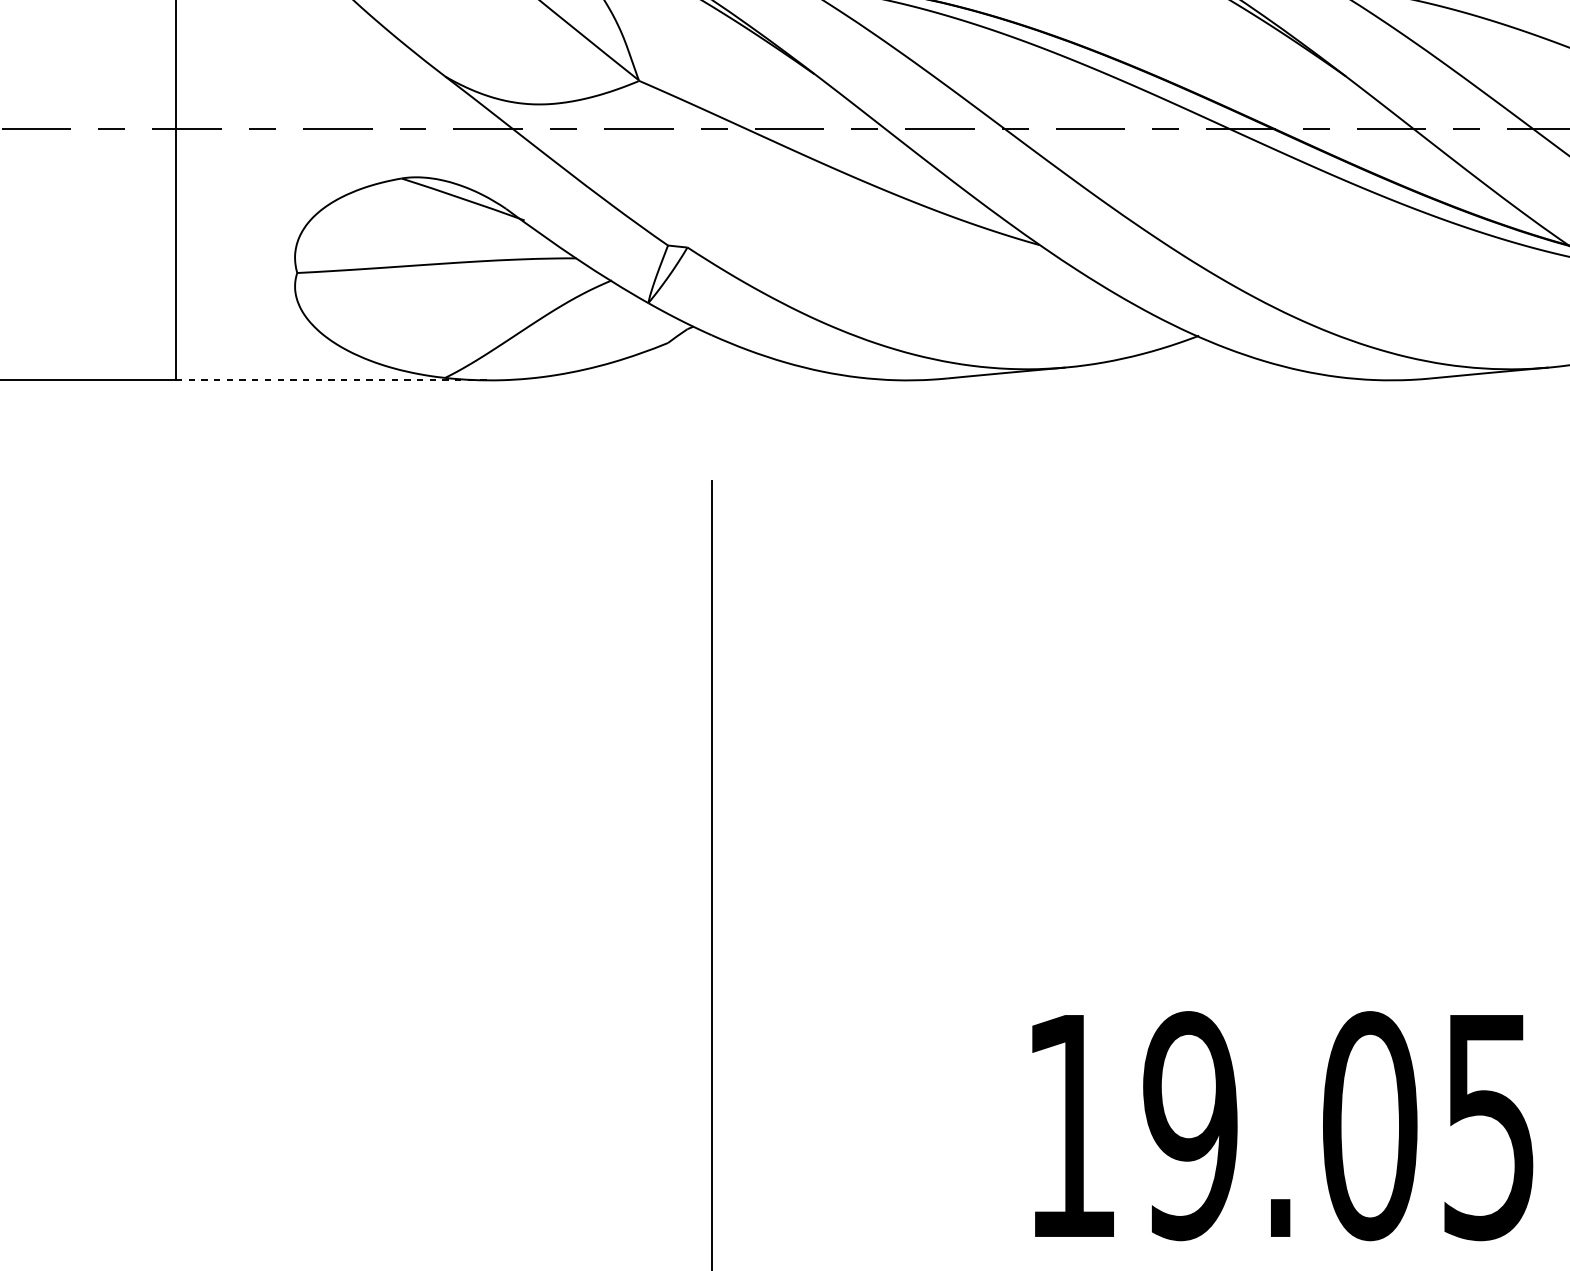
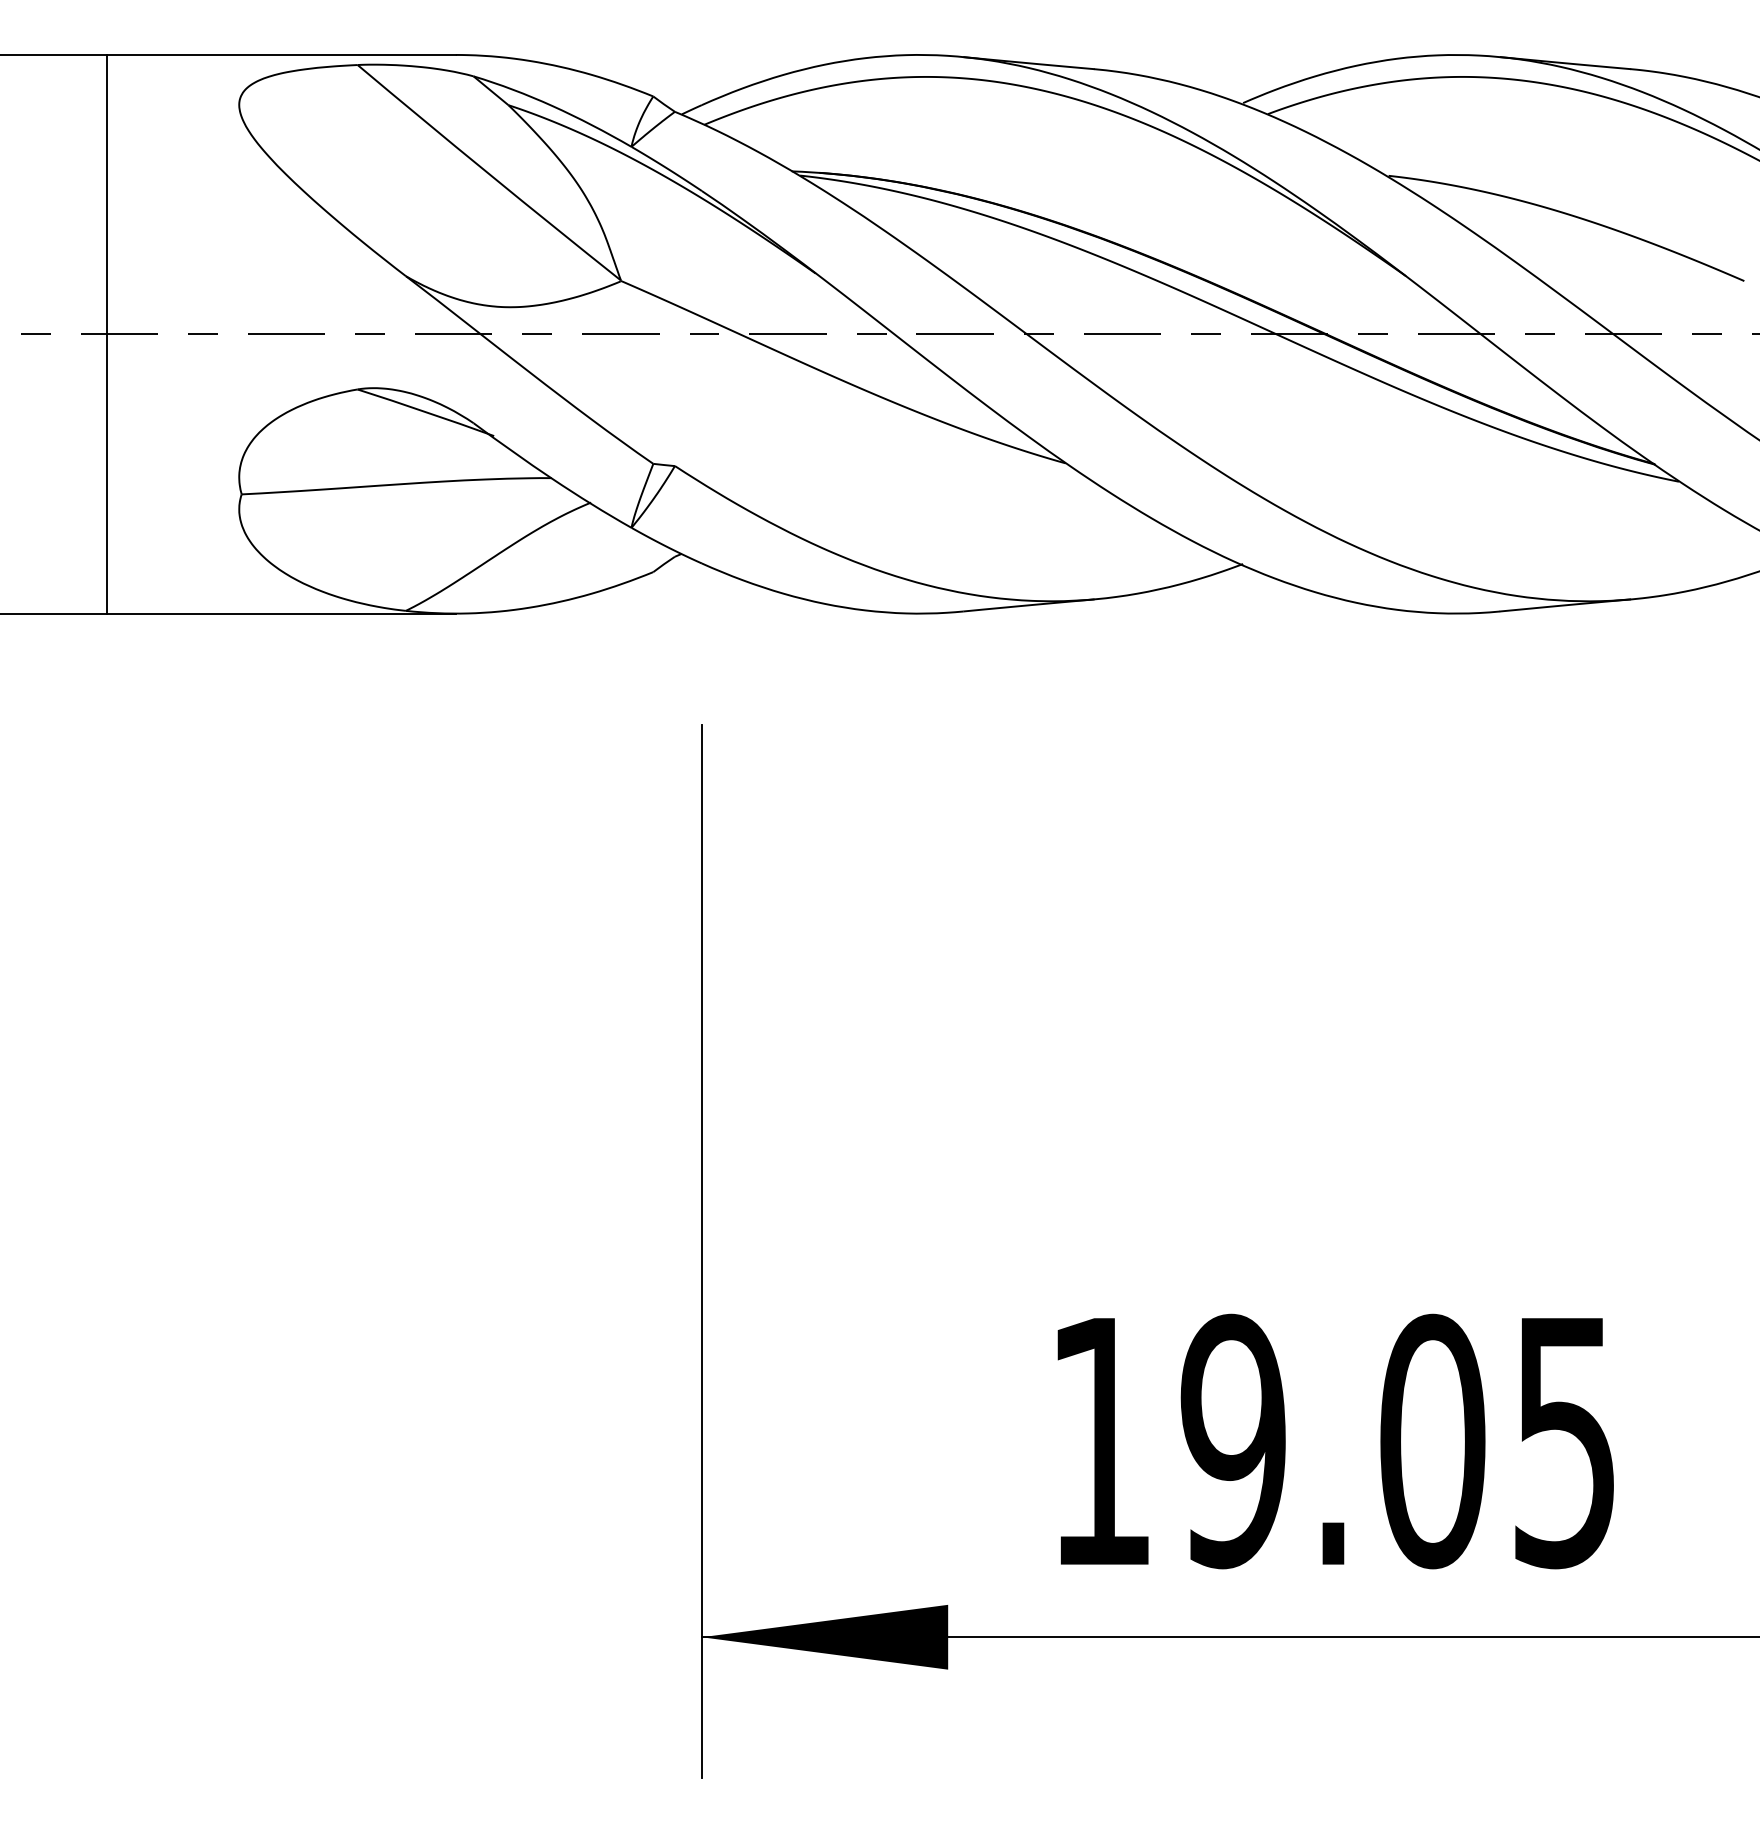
line: (334, 380) -> (282, 613), dashed -> solid

